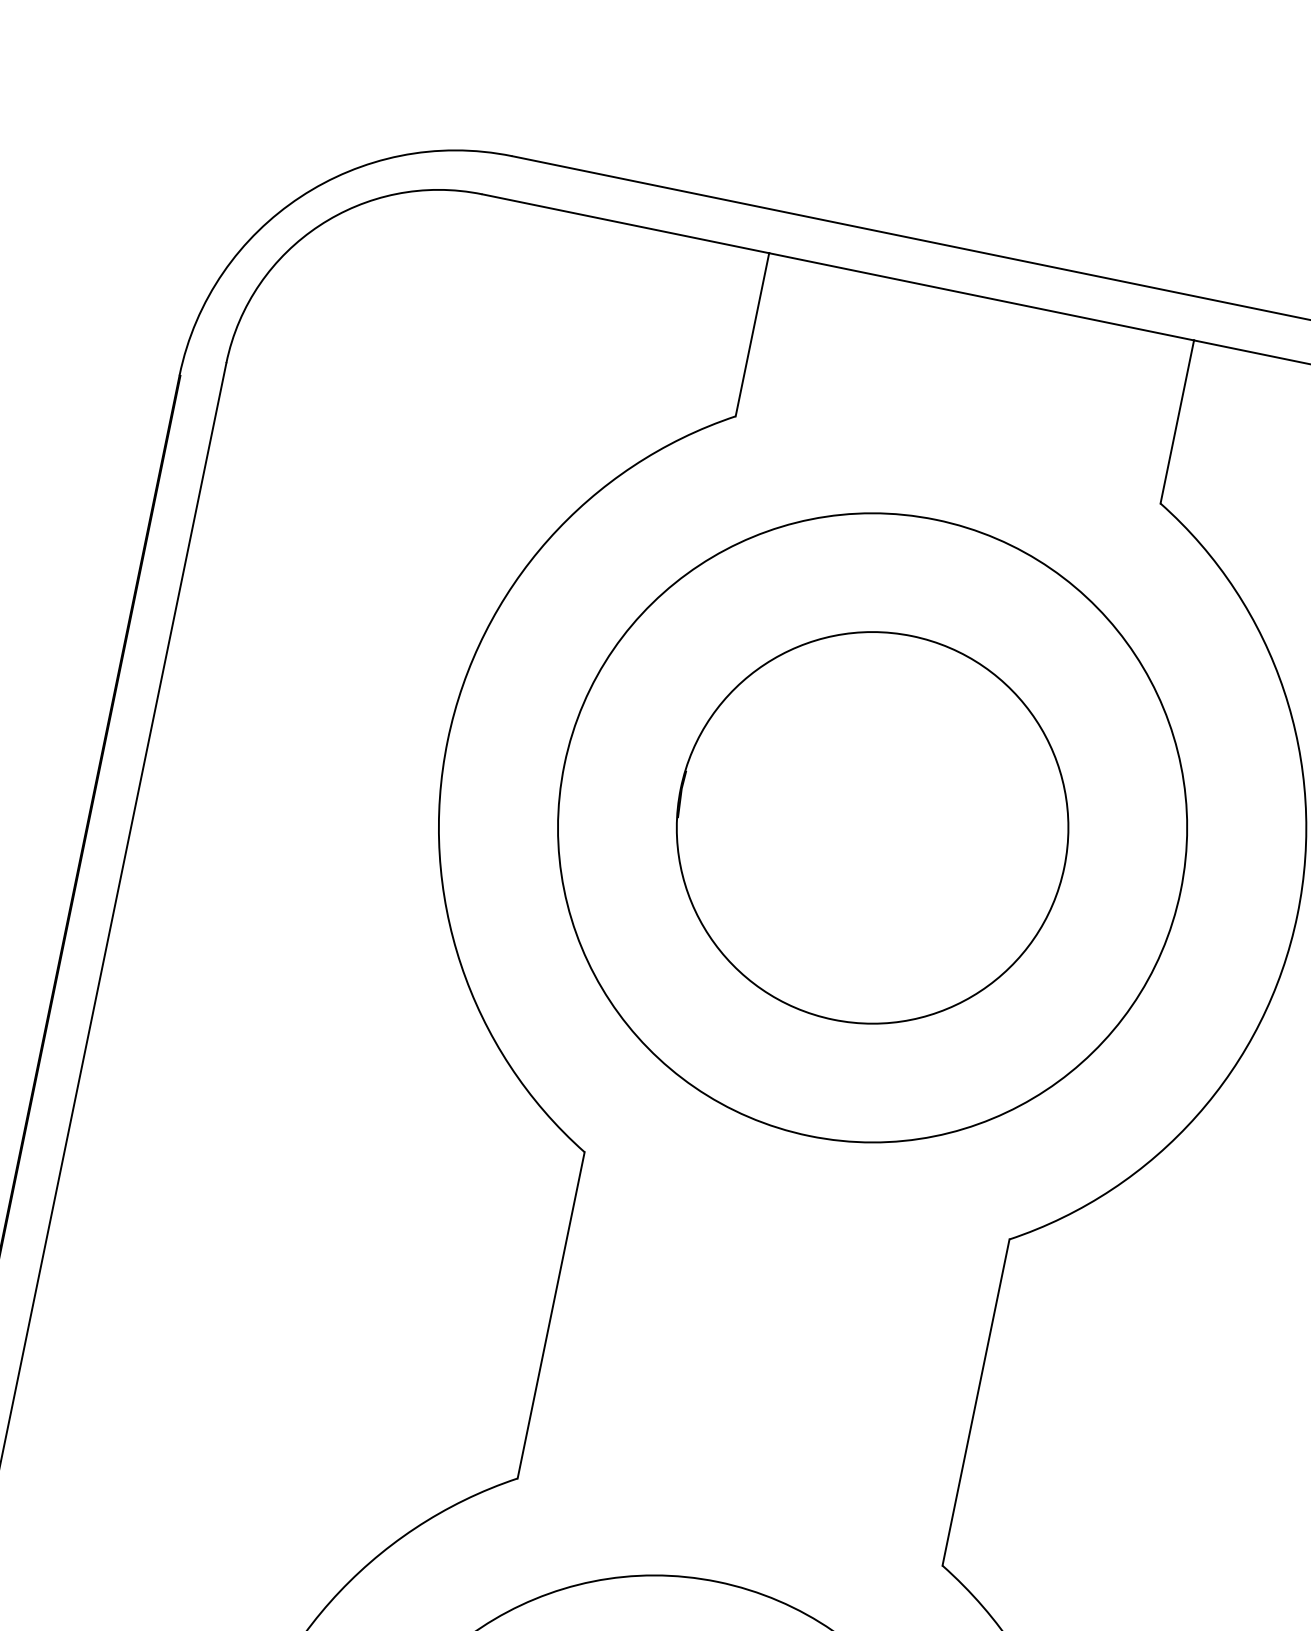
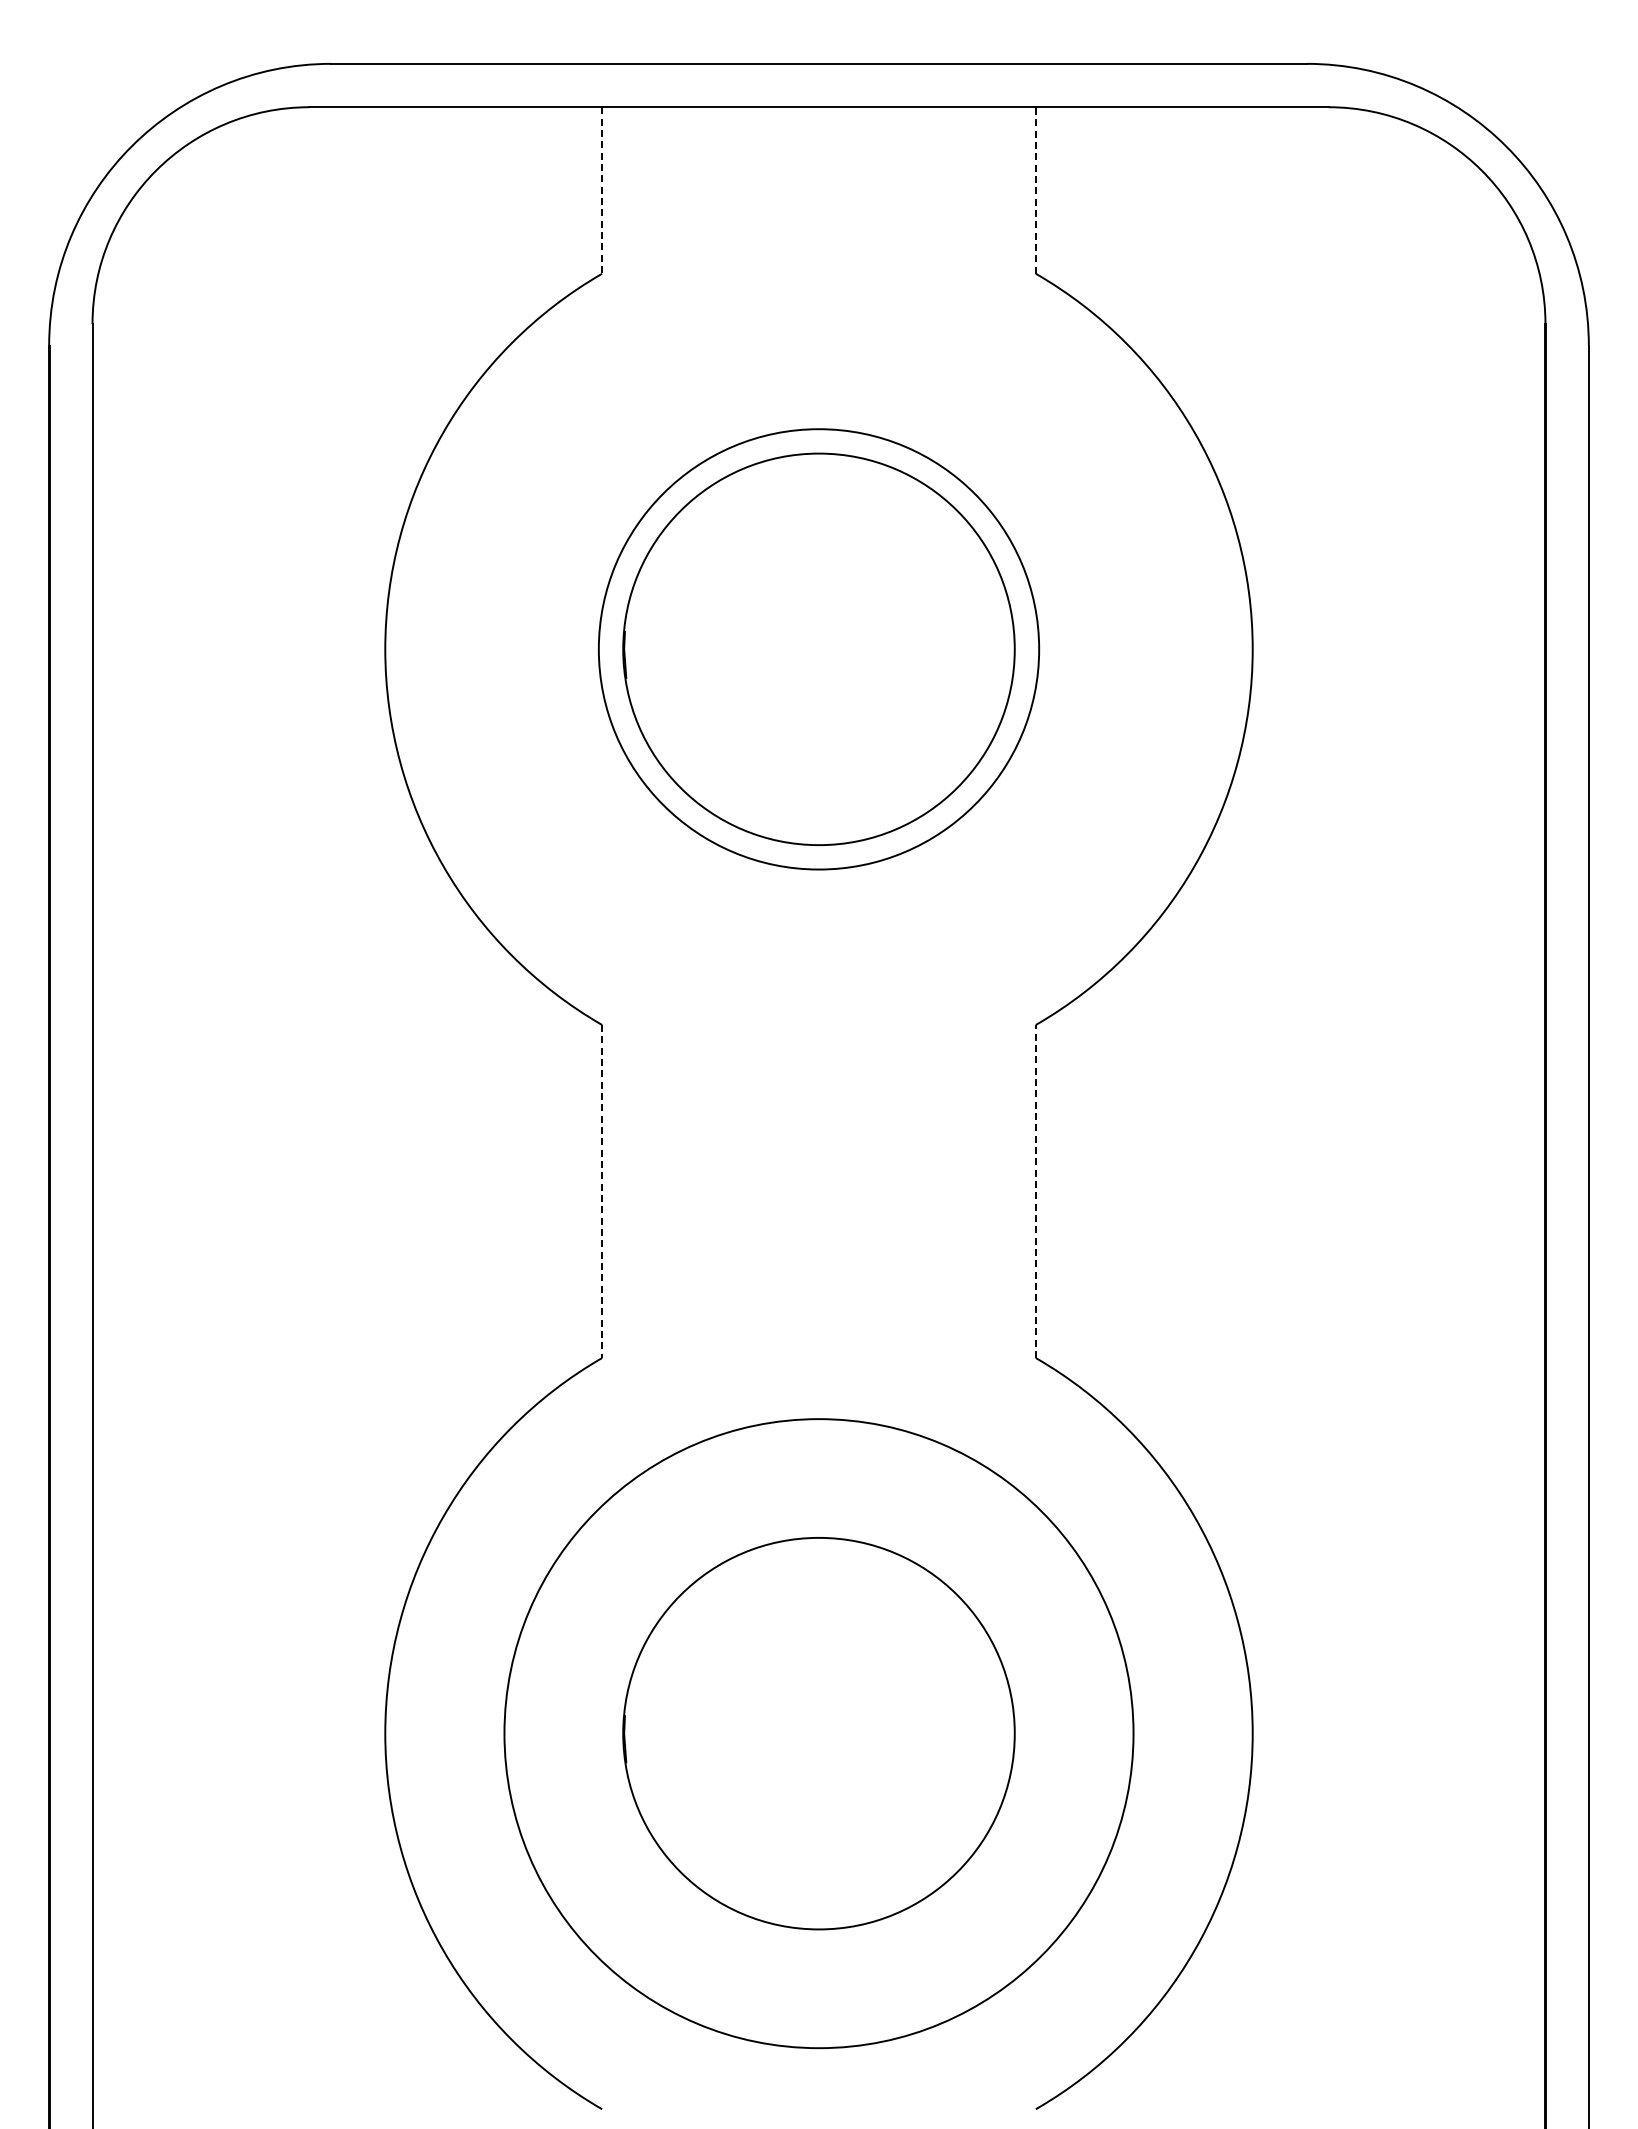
line: (752, 335) -> (602, 191), solid -> dashed
line: (1176, 421) -> (1035, 190), solid -> dashed
circle: (872, 826) -> (818, 648), size x0.7
line: (551, 1315) -> (602, 1191), solid -> dashed
line: (975, 1402) -> (1035, 1191), solid -> dashed

